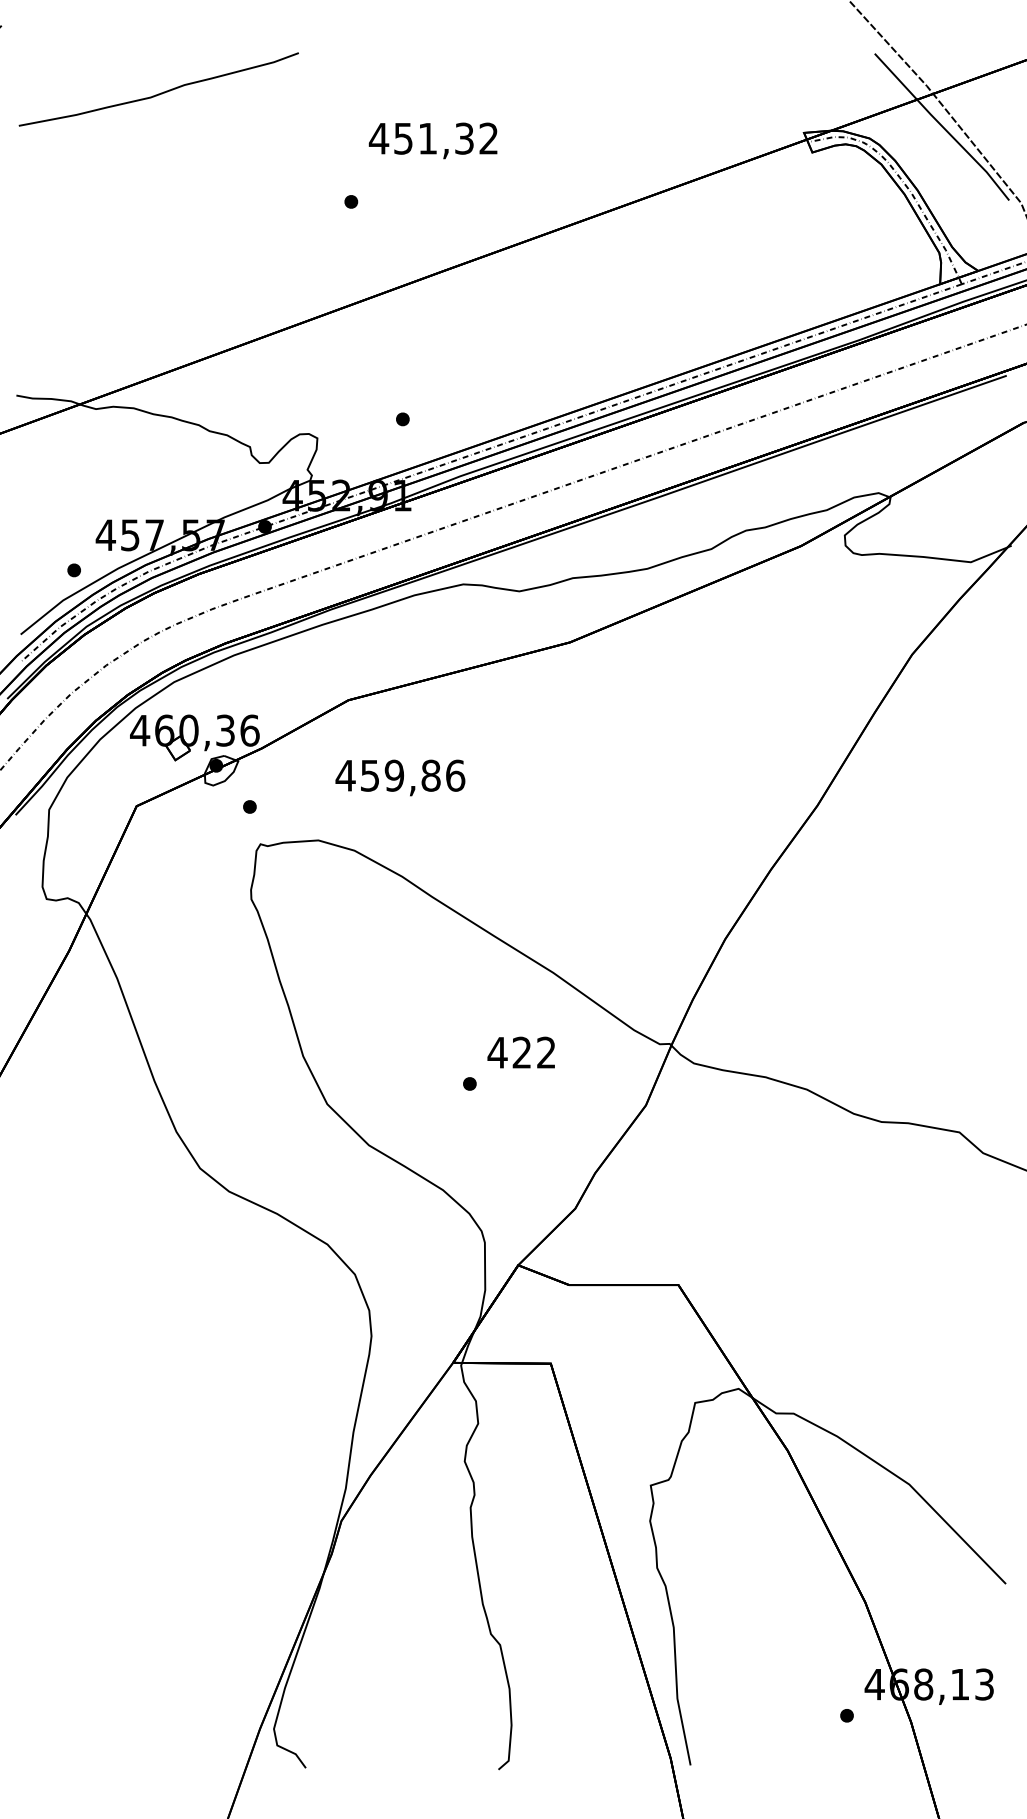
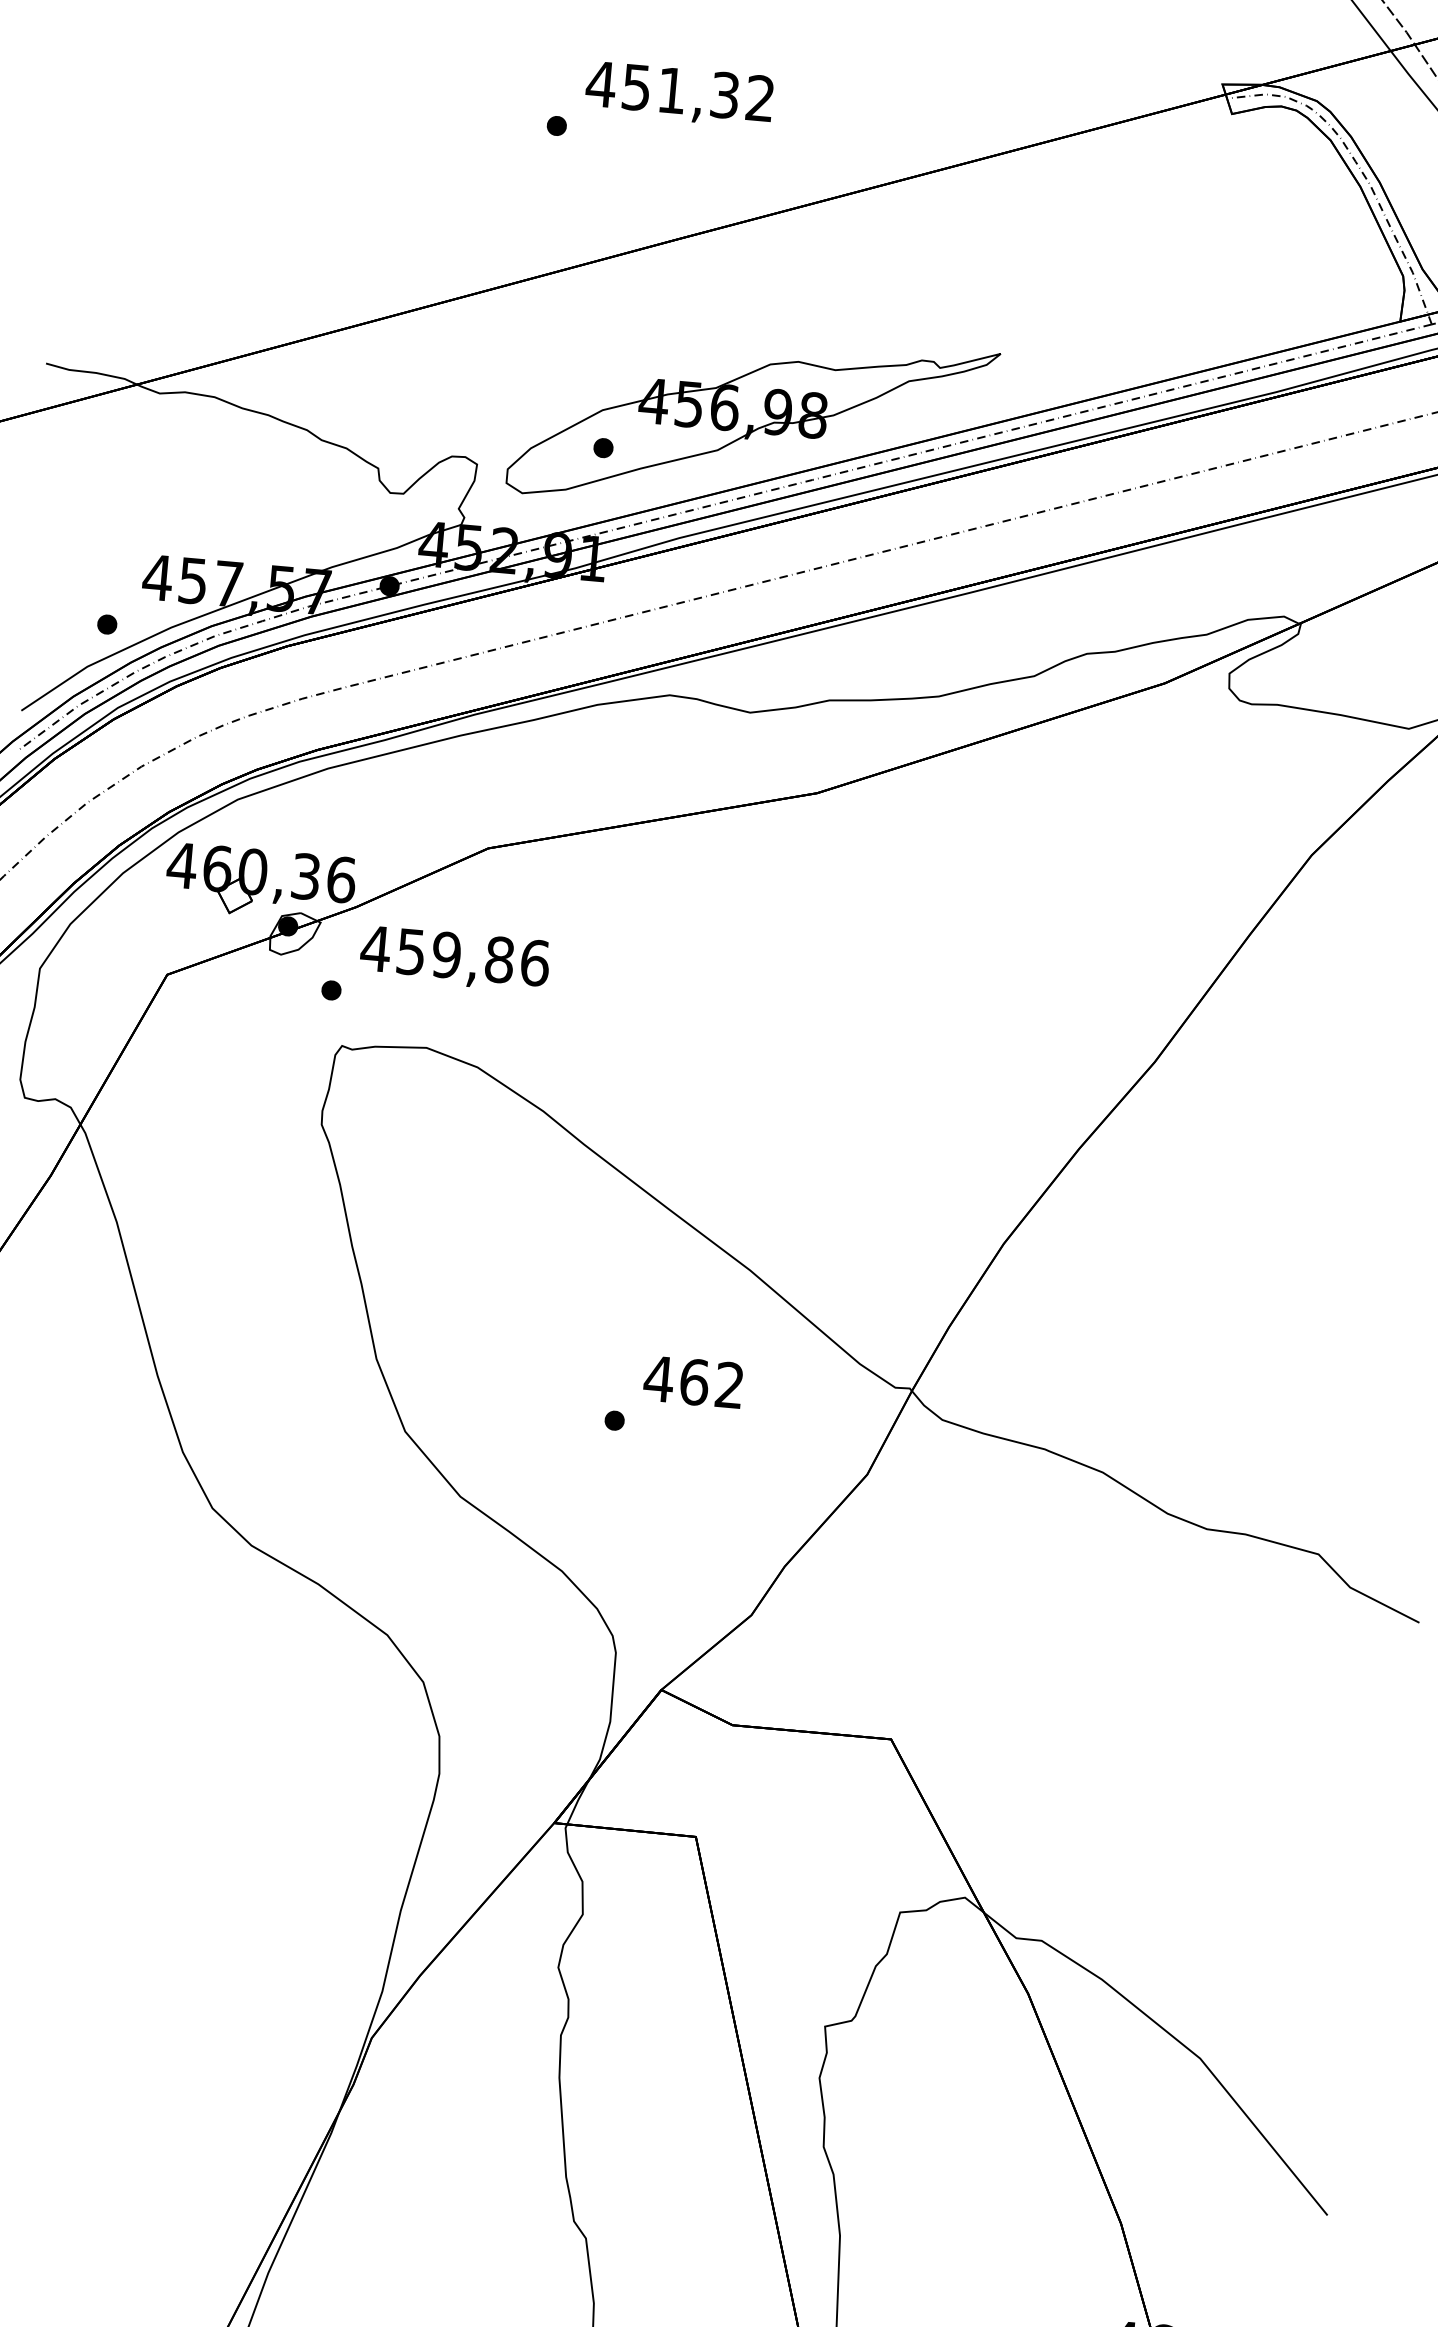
text: (432, 140) -> (678, 93), moved
part: (503, 393) -> (752, 423), added
text: (400, 777) -> (455, 958), moved
text: (521, 1052) -> (693, 1381), 422 -> 462

